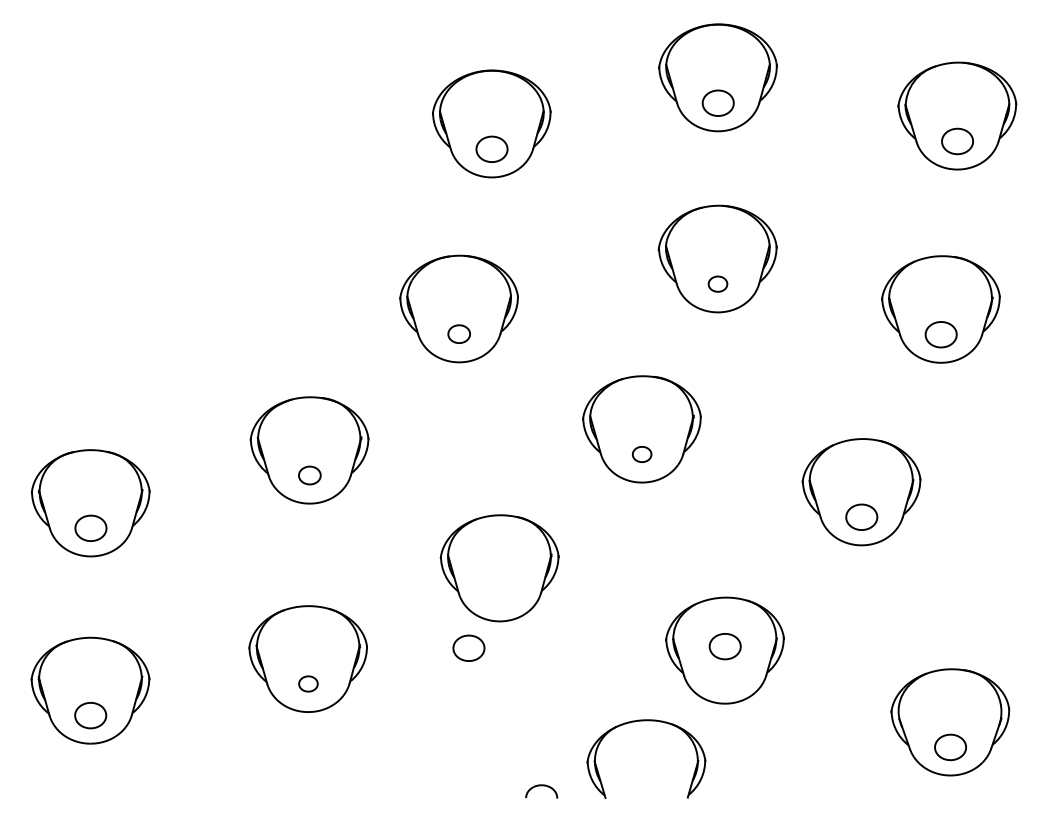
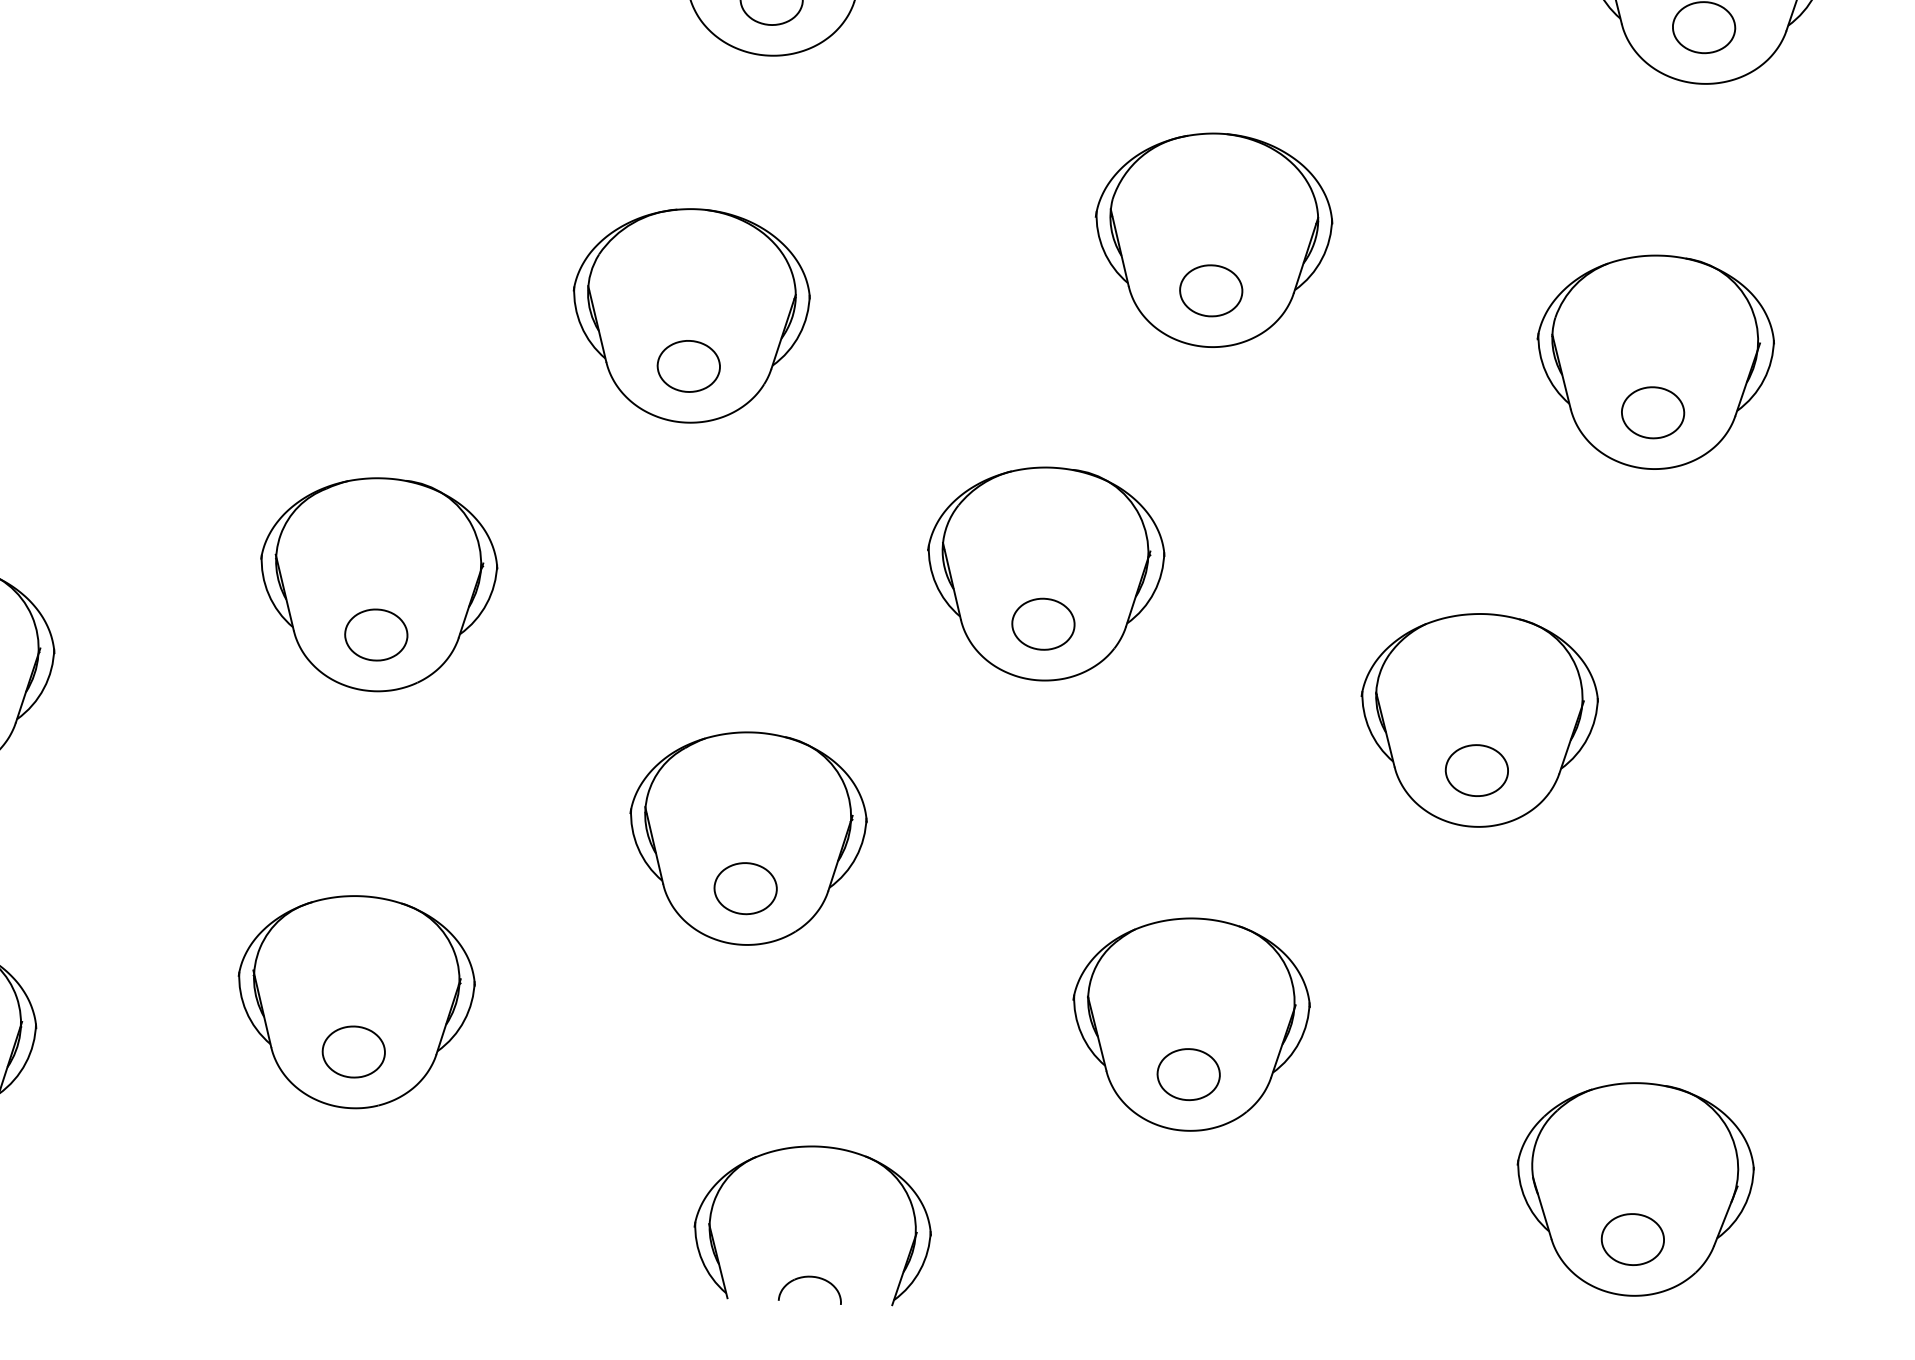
part: (717, 283) -> (1210, 289), size x1.67
part: (458, 333) -> (687, 364), size x1.43
part: (641, 454) -> (1042, 624), size x1.67
part: (309, 475) -> (375, 634), size x1.43
part: (724, 646) -> (1187, 1074), moved
part: (468, 647) -> (744, 886), moved
part: (308, 683) -> (354, 1051), size x1.67
part: (646, 721) -> (816, 1149), moved

